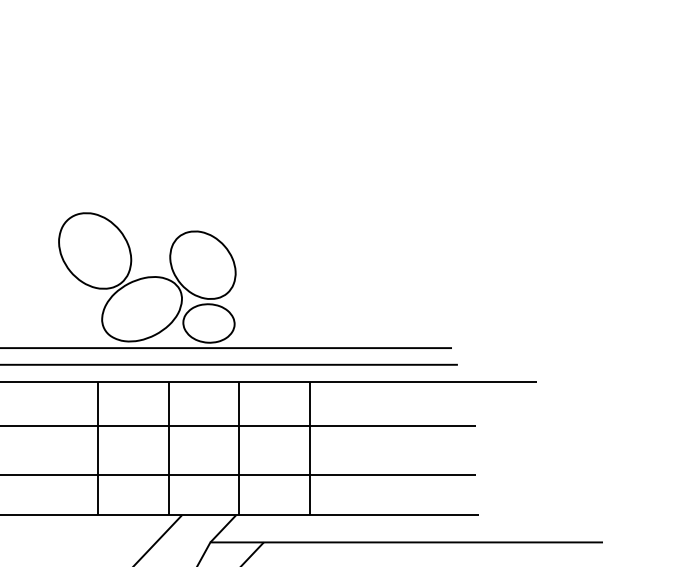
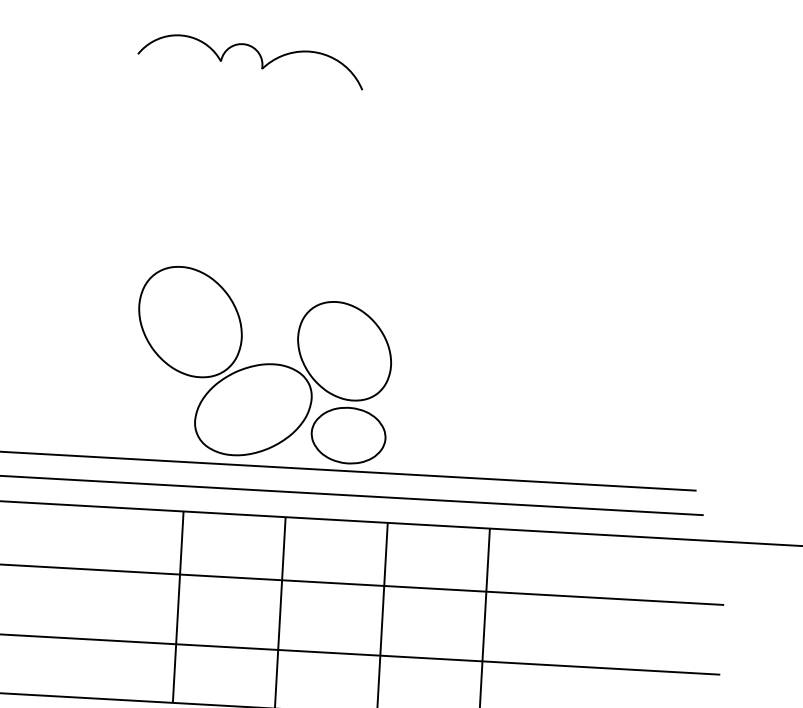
part: (132, 65) -> (259, 57), added

